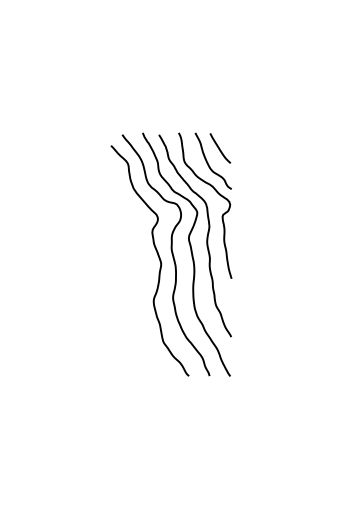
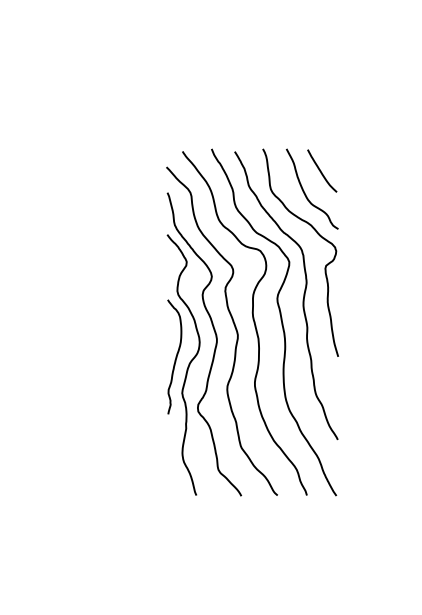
part: (137, 269) -> (204, 343), added

